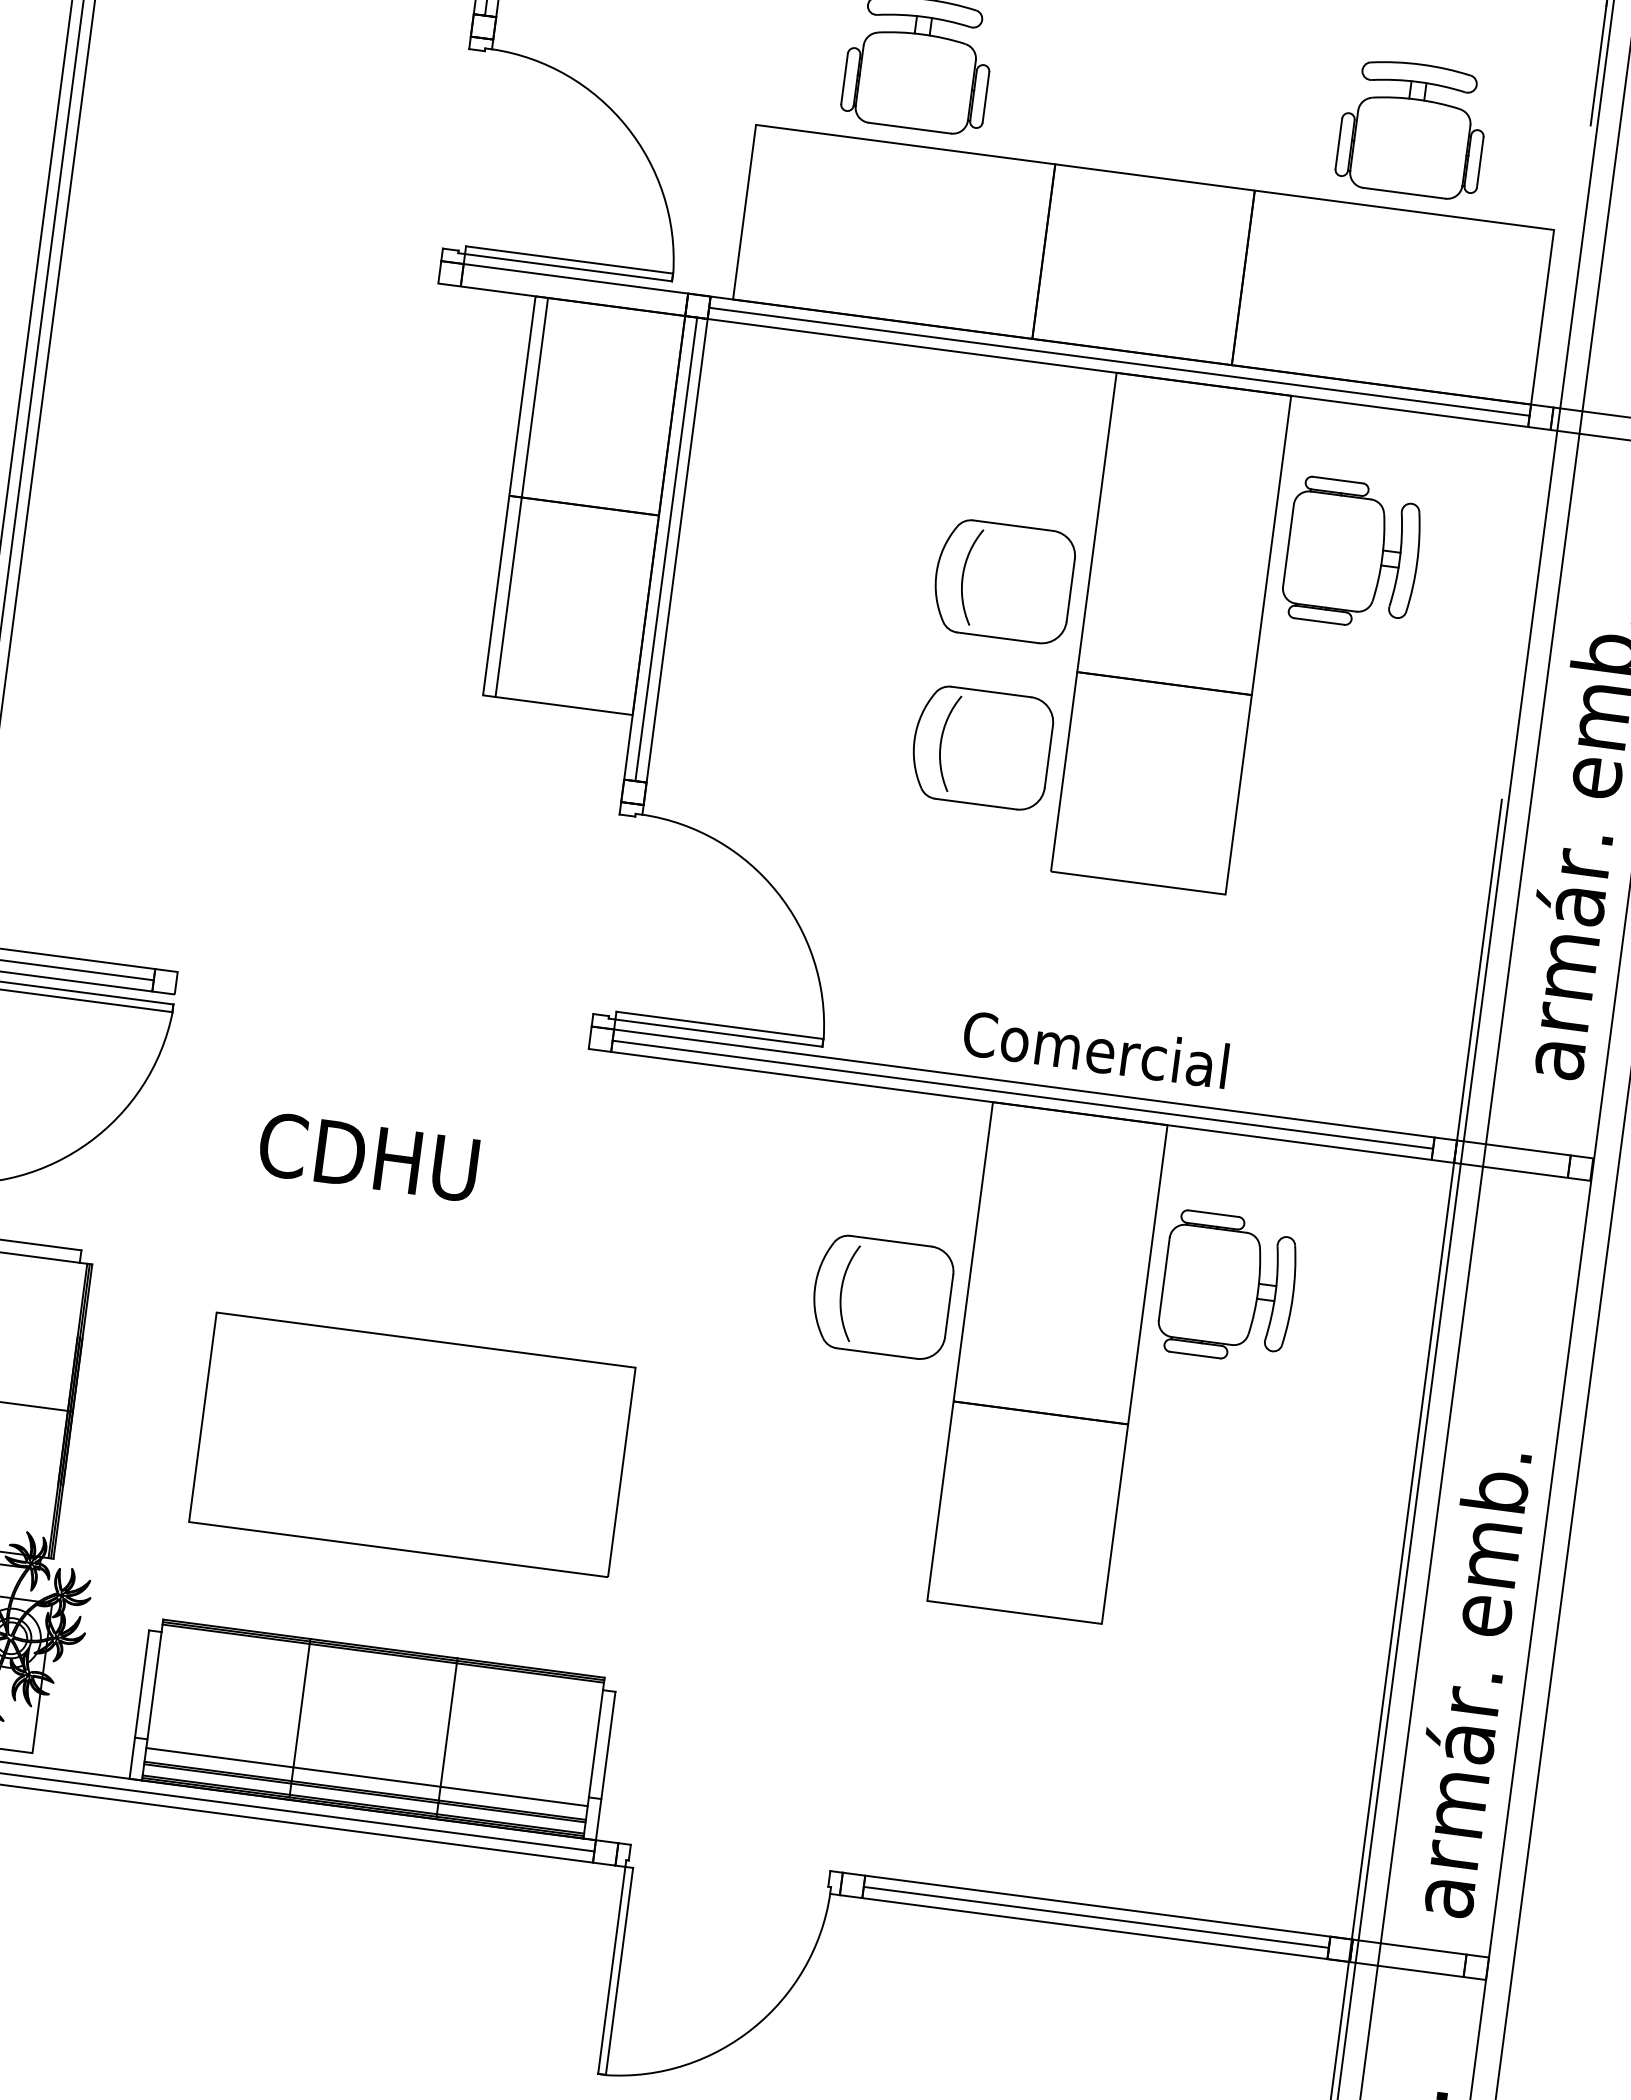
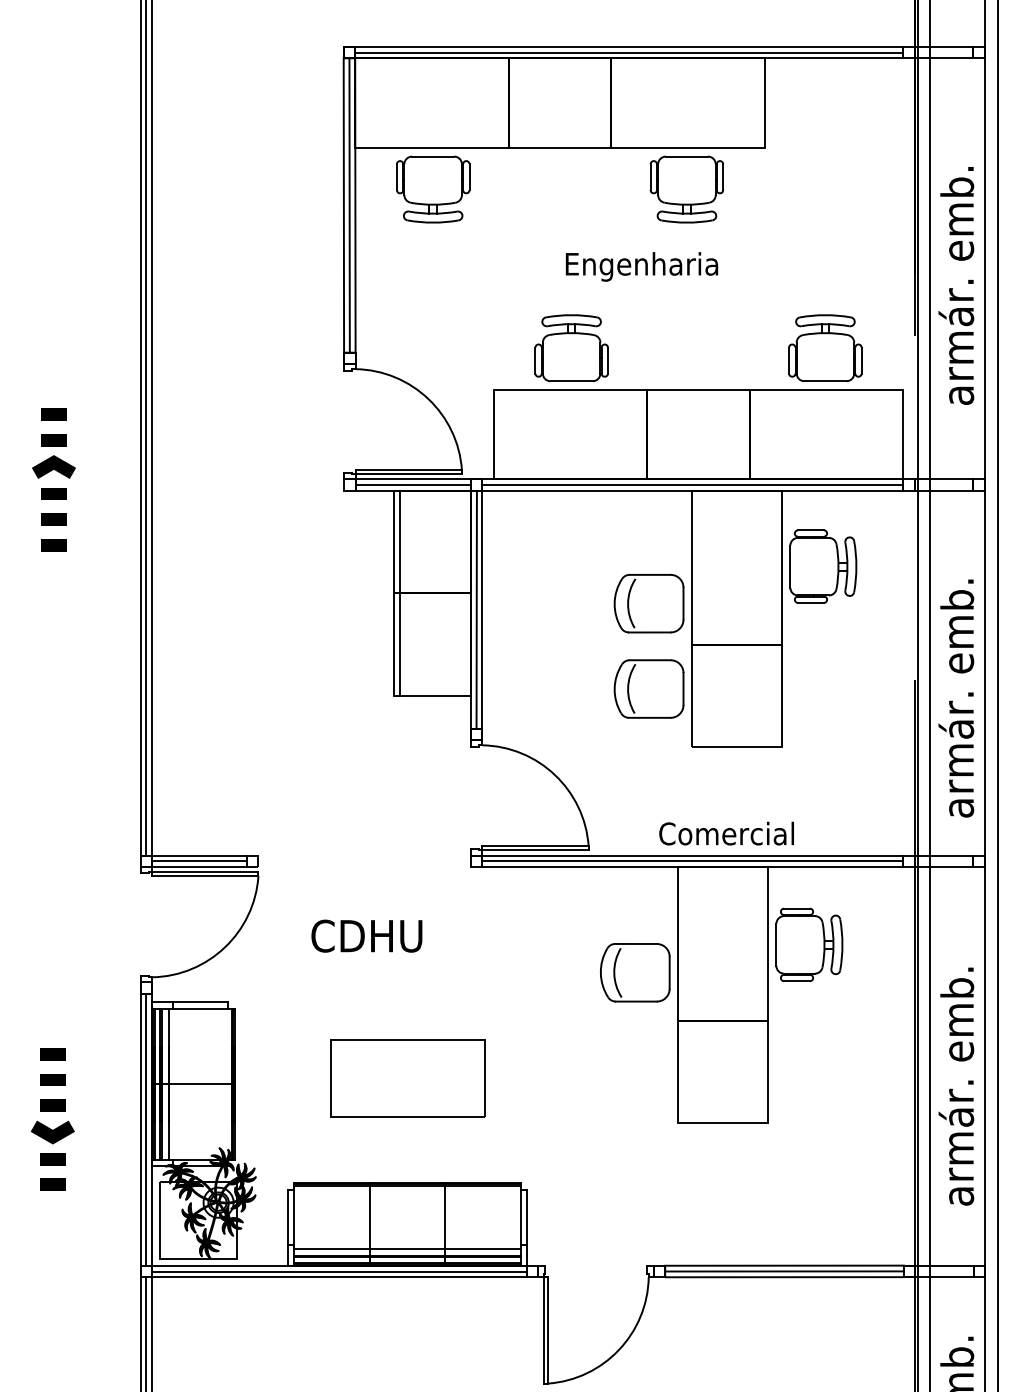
line: (573, 290) -> (412, 485), added
part: (411, 1444) -> (407, 1078), size x0.71
text: (1468, 1682) -> (956, 1086), moved

